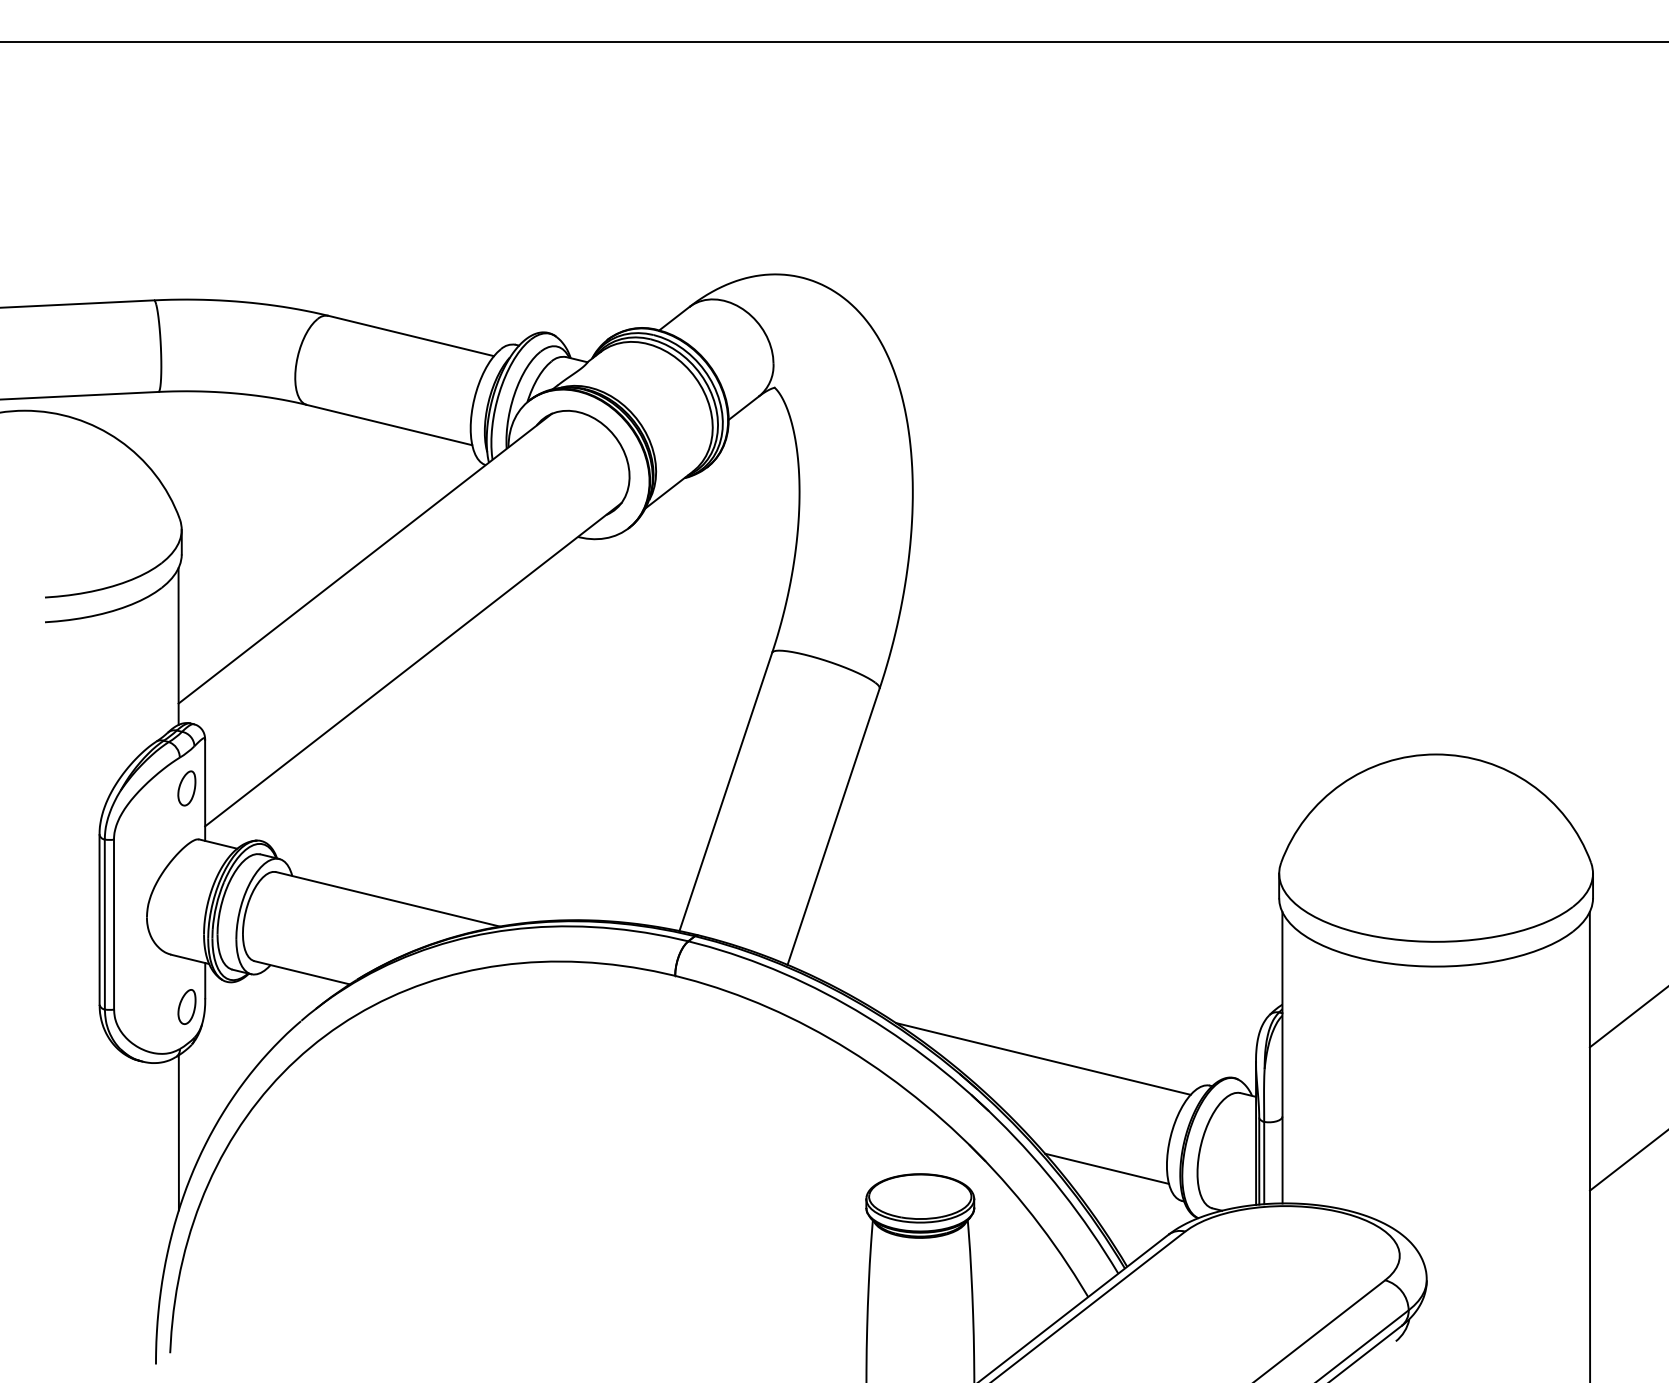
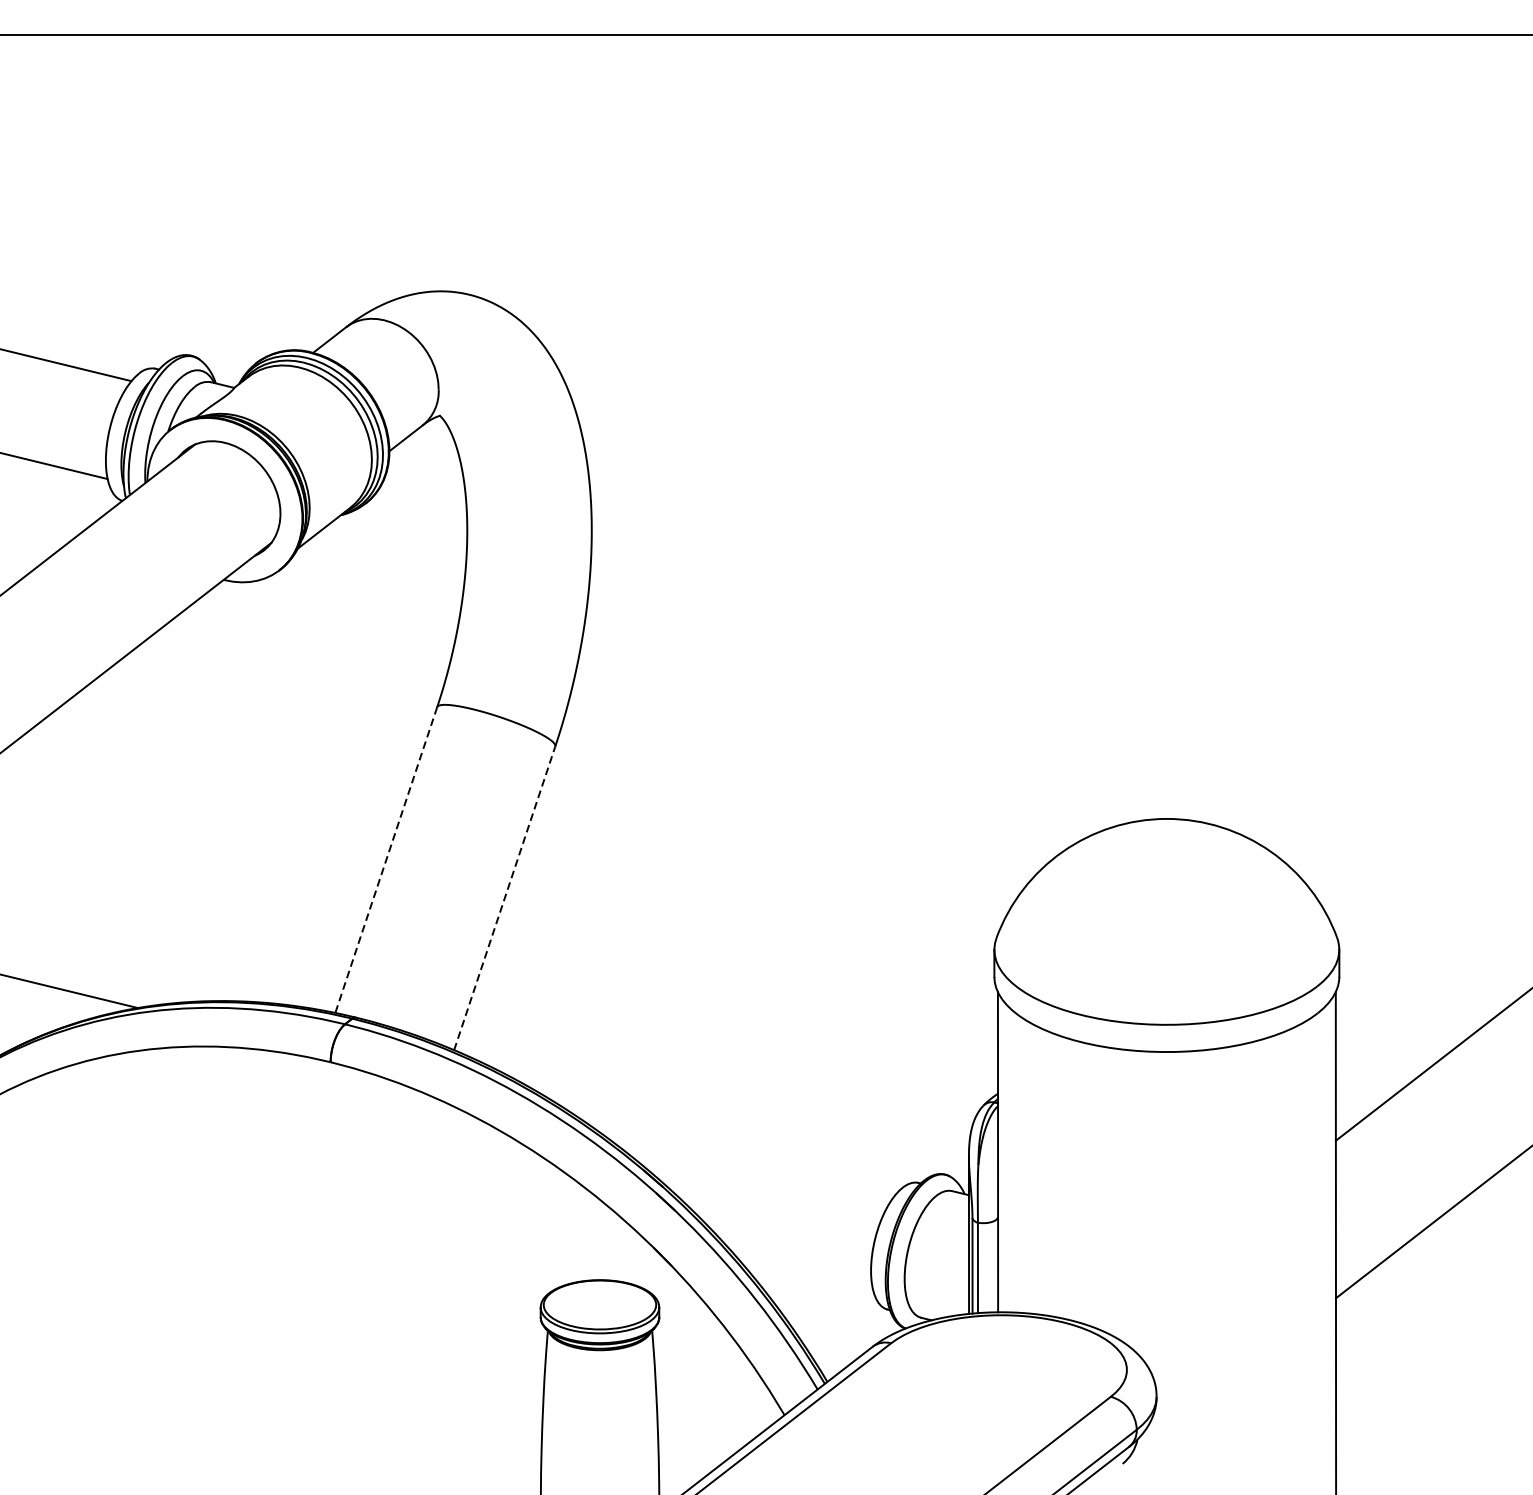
line: (725, 791) -> (385, 859), solid -> dashed
line: (833, 826) -> (504, 898), solid -> dashed
line: (1043, 1058) -> (735, 1153), removed
line: (1106, 1168) -> (804, 1273), removed

